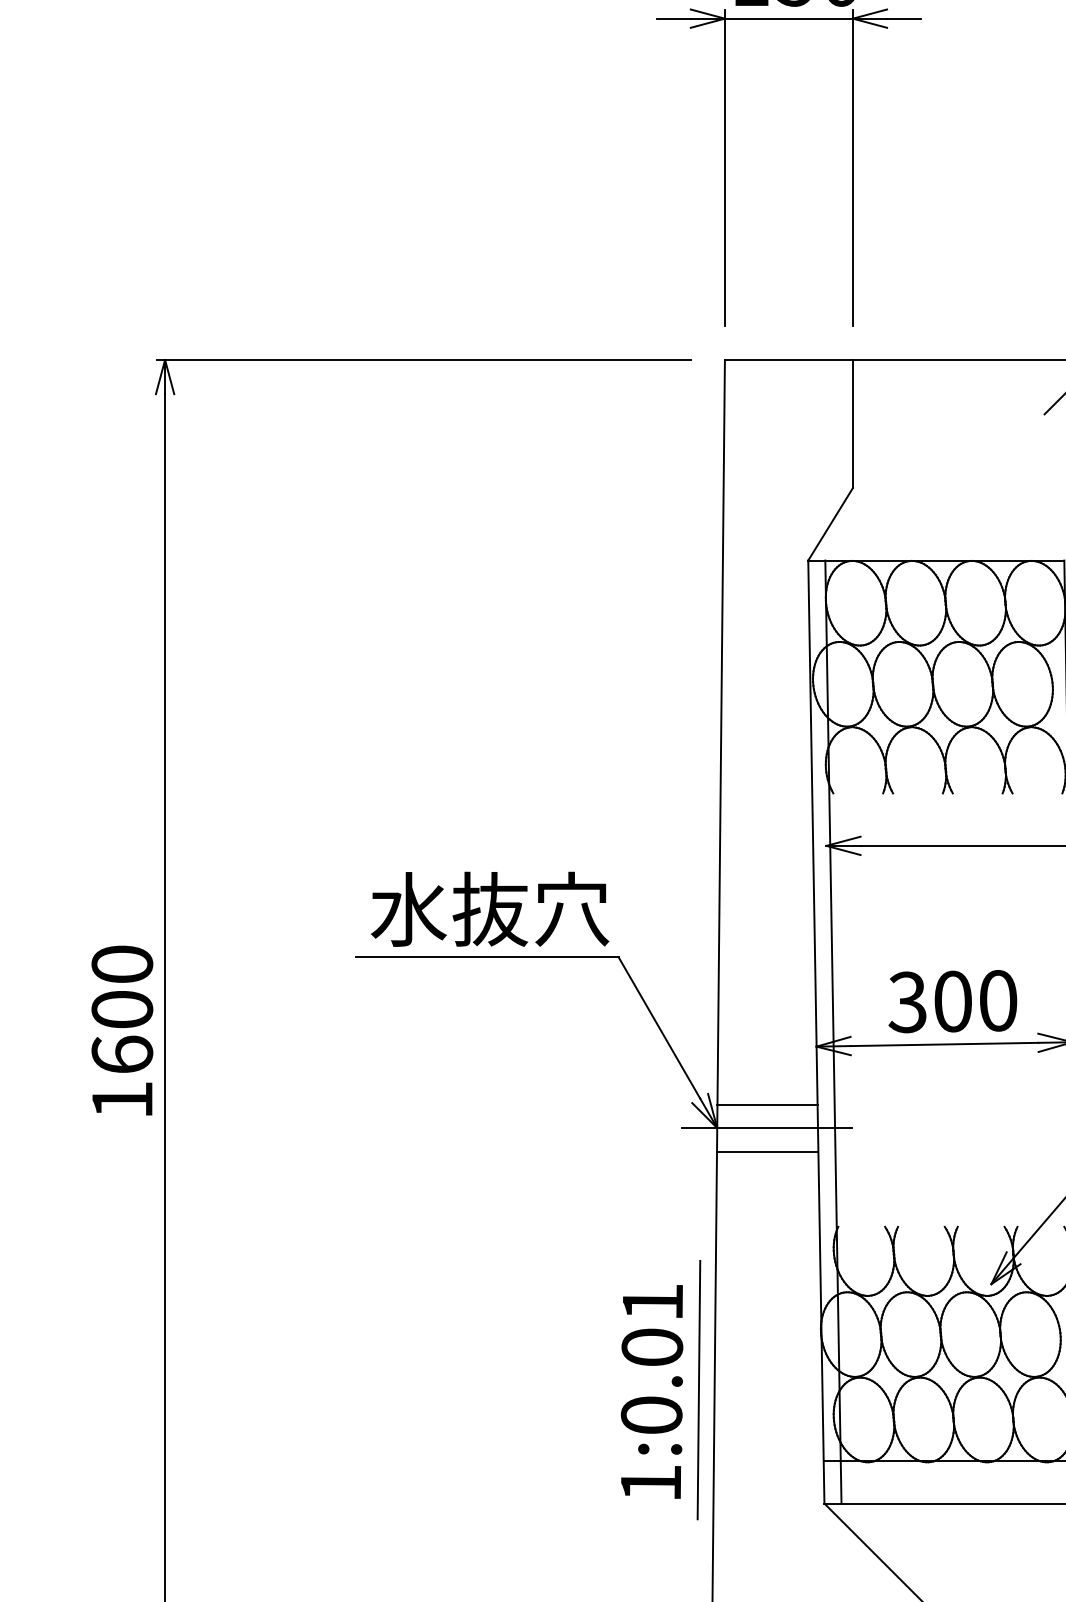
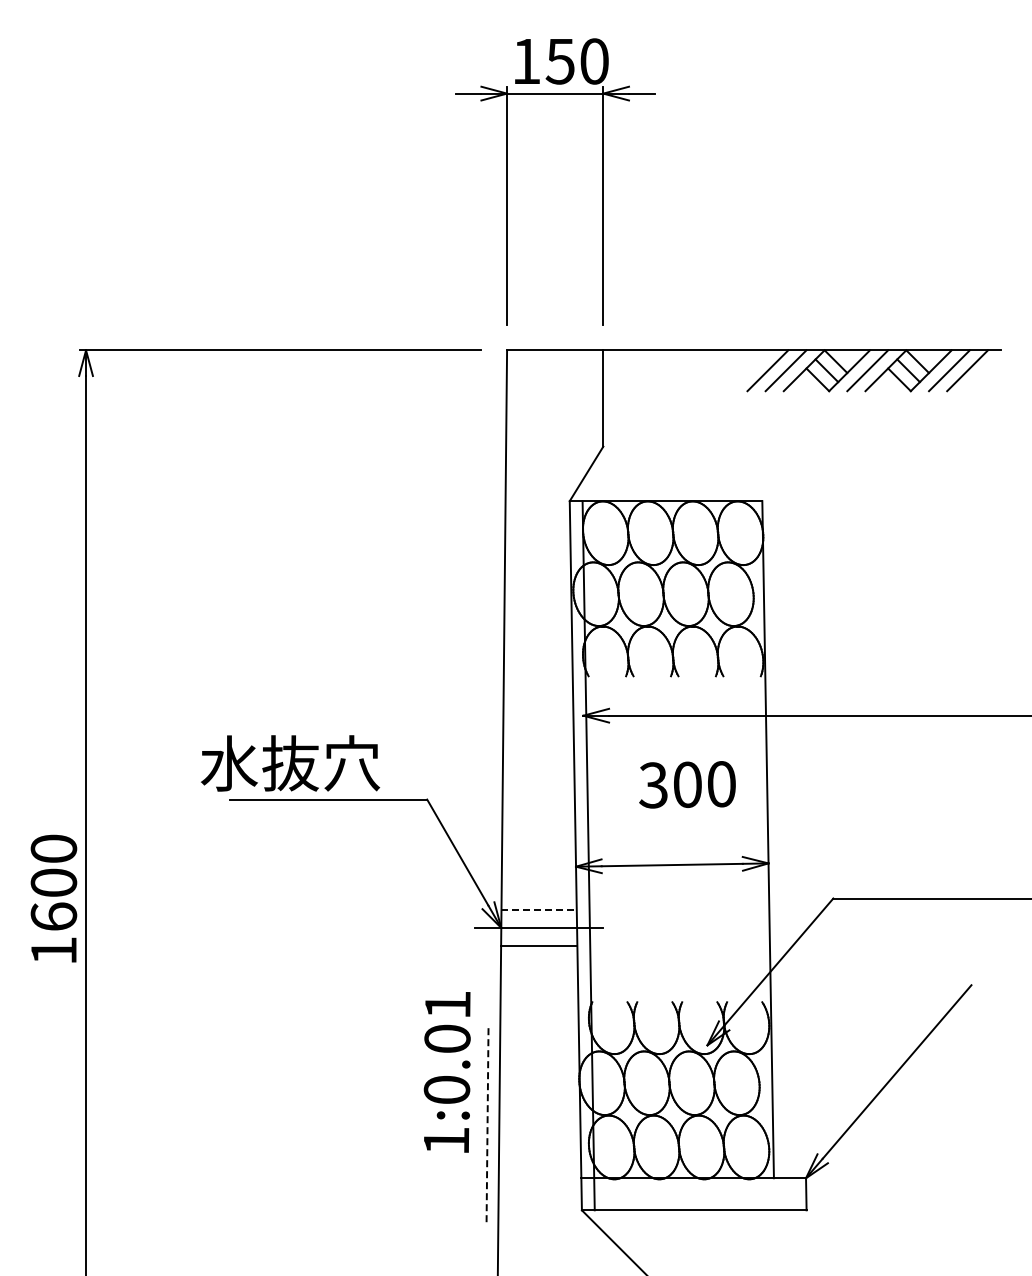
text: (490, 909) -> (290, 763), moved
text: (952, 1001) -> (687, 784), moved
text: (121, 1030) -> (53, 898), moved
line: (768, 1104) -> (539, 910), solid -> dashed
line: (698, 1389) -> (487, 1124), solid -> dashed
text: (651, 1392) -> (446, 1072), moved

